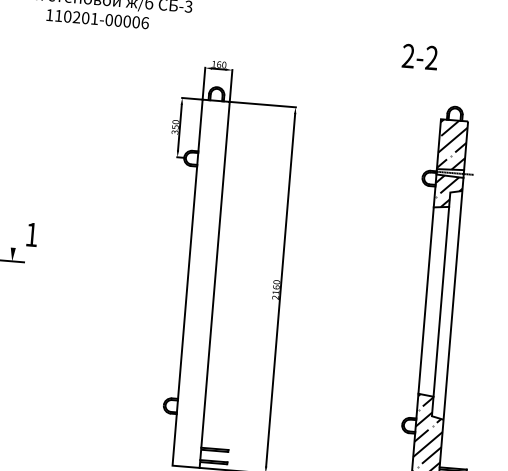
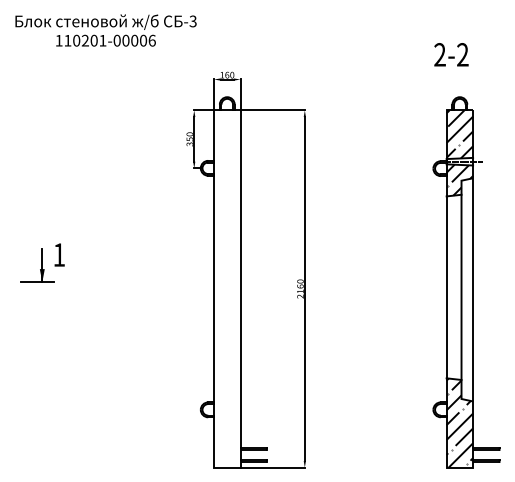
text: (420, 56) -> (451, 54), moved
line: (13, 244) -> (42, 265), added

